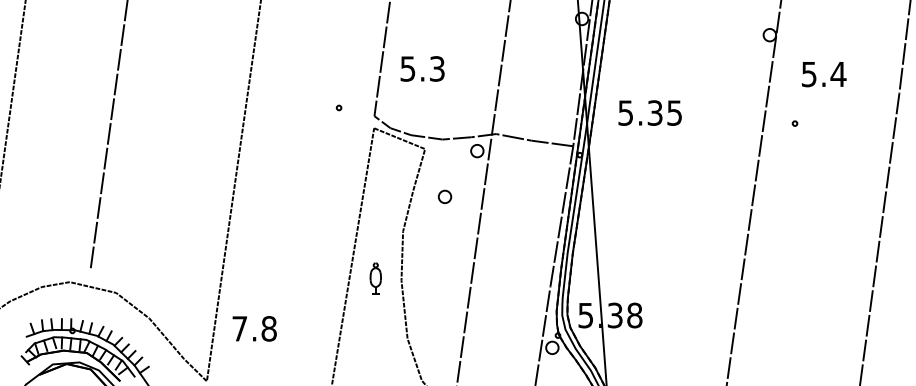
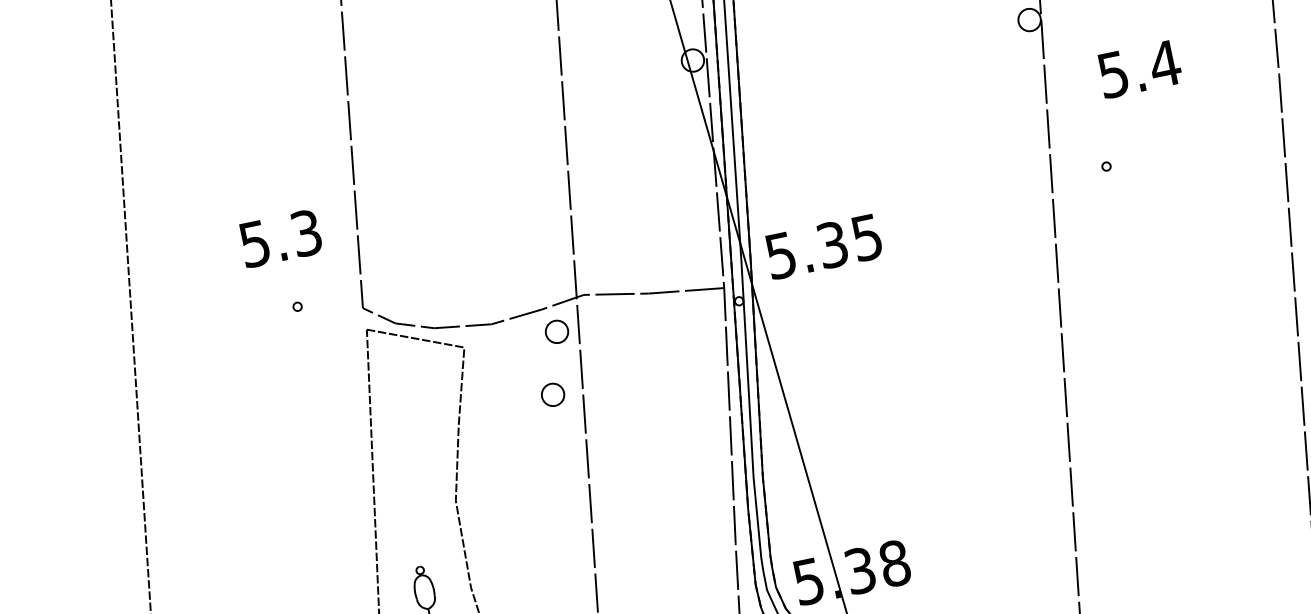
text: (422, 68) -> (280, 237), moved
text: (649, 112) -> (822, 245), moved
part: (444, 196) -> (551, 394), moved

